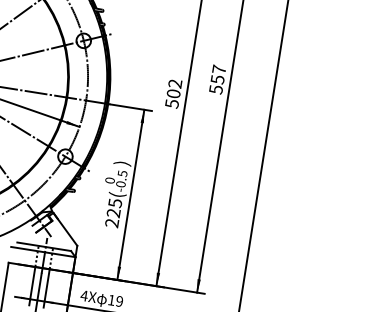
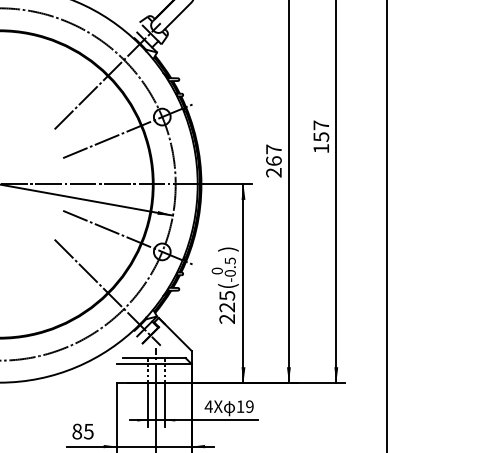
text: (216, 89) -> (321, 148), 557 -> 157
text: (173, 93) -> (273, 160), 502 -> 267

